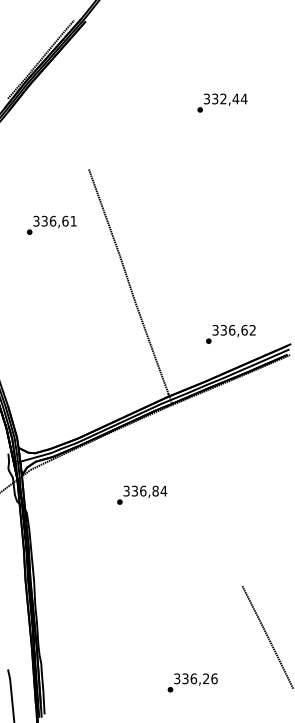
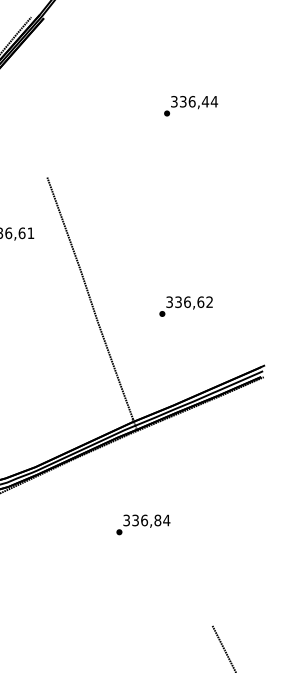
text: (223, 98) -> (192, 101), 332,44 -> 336,44
text: (230, 333) -> (185, 305), moved
text: (142, 494) -> (143, 524), moved

